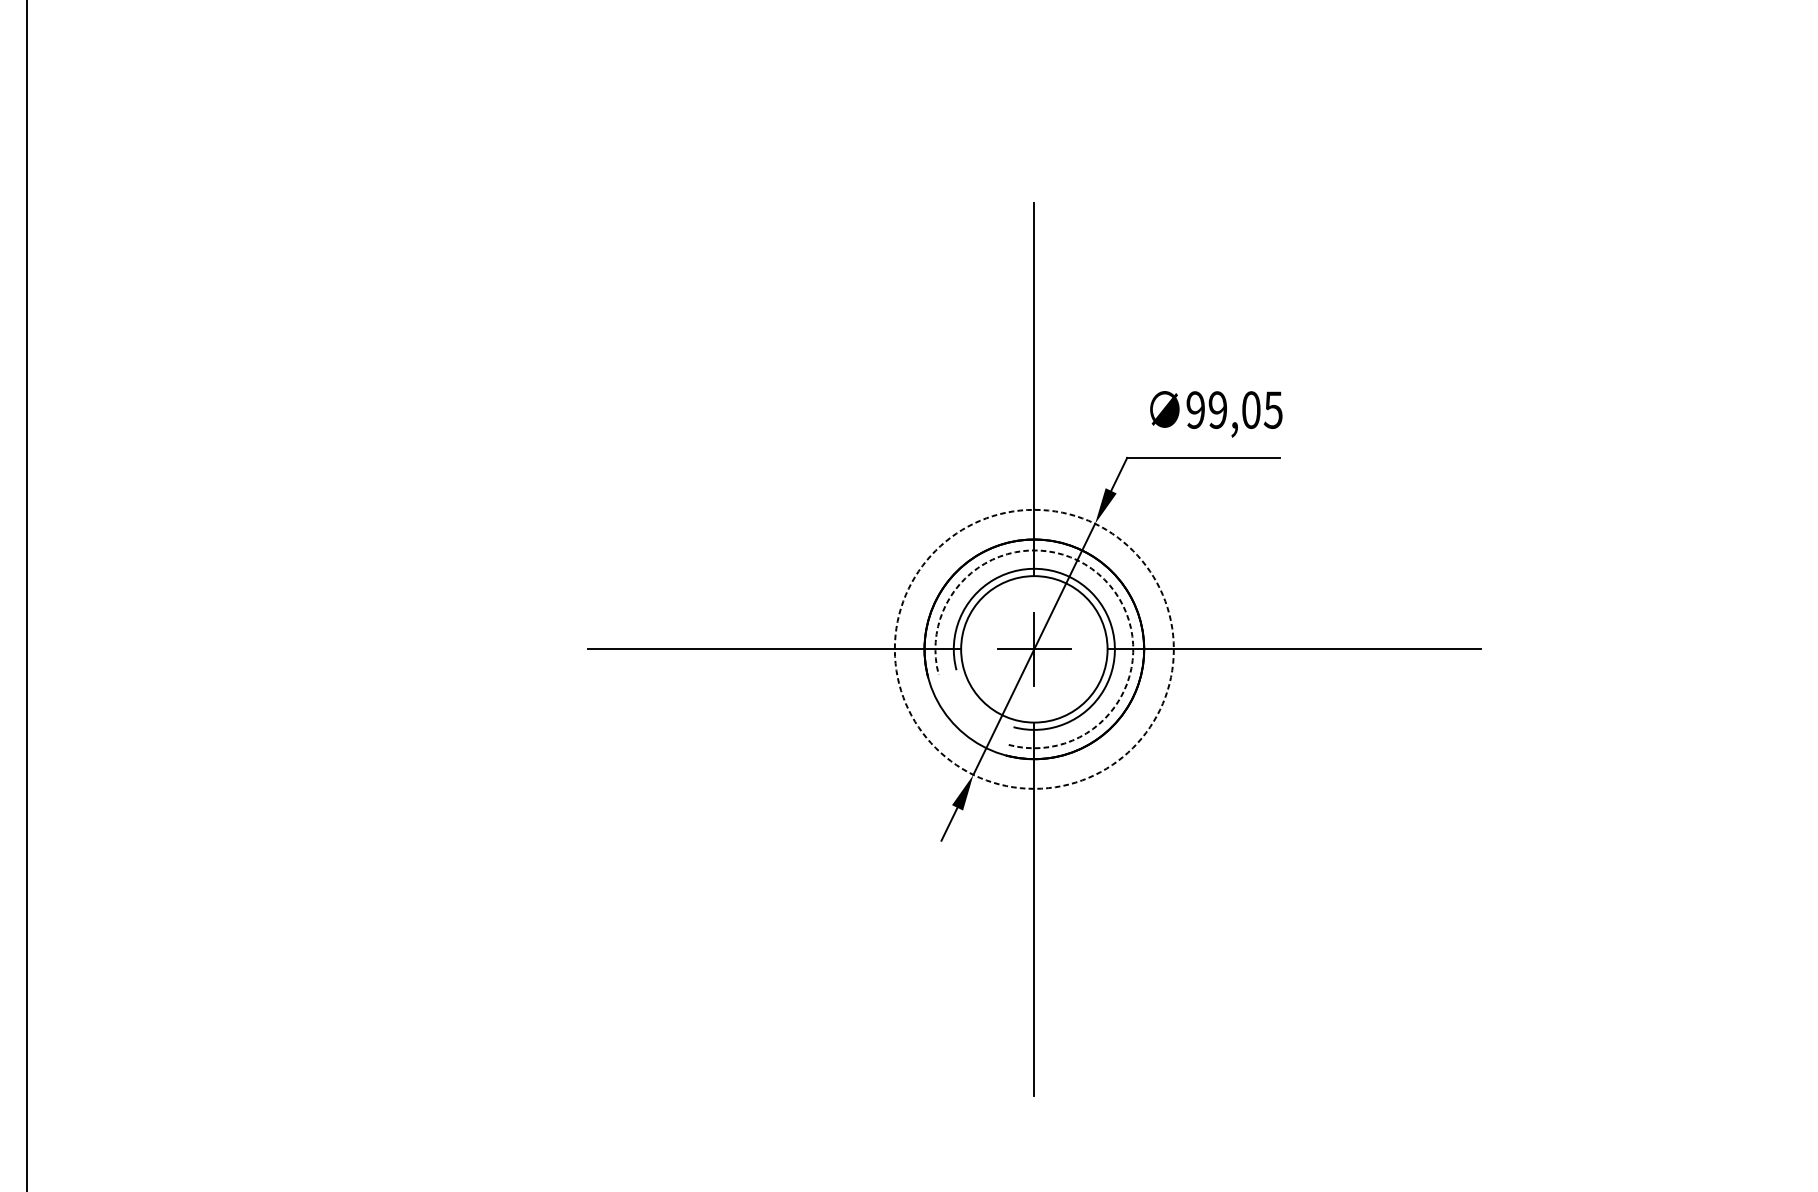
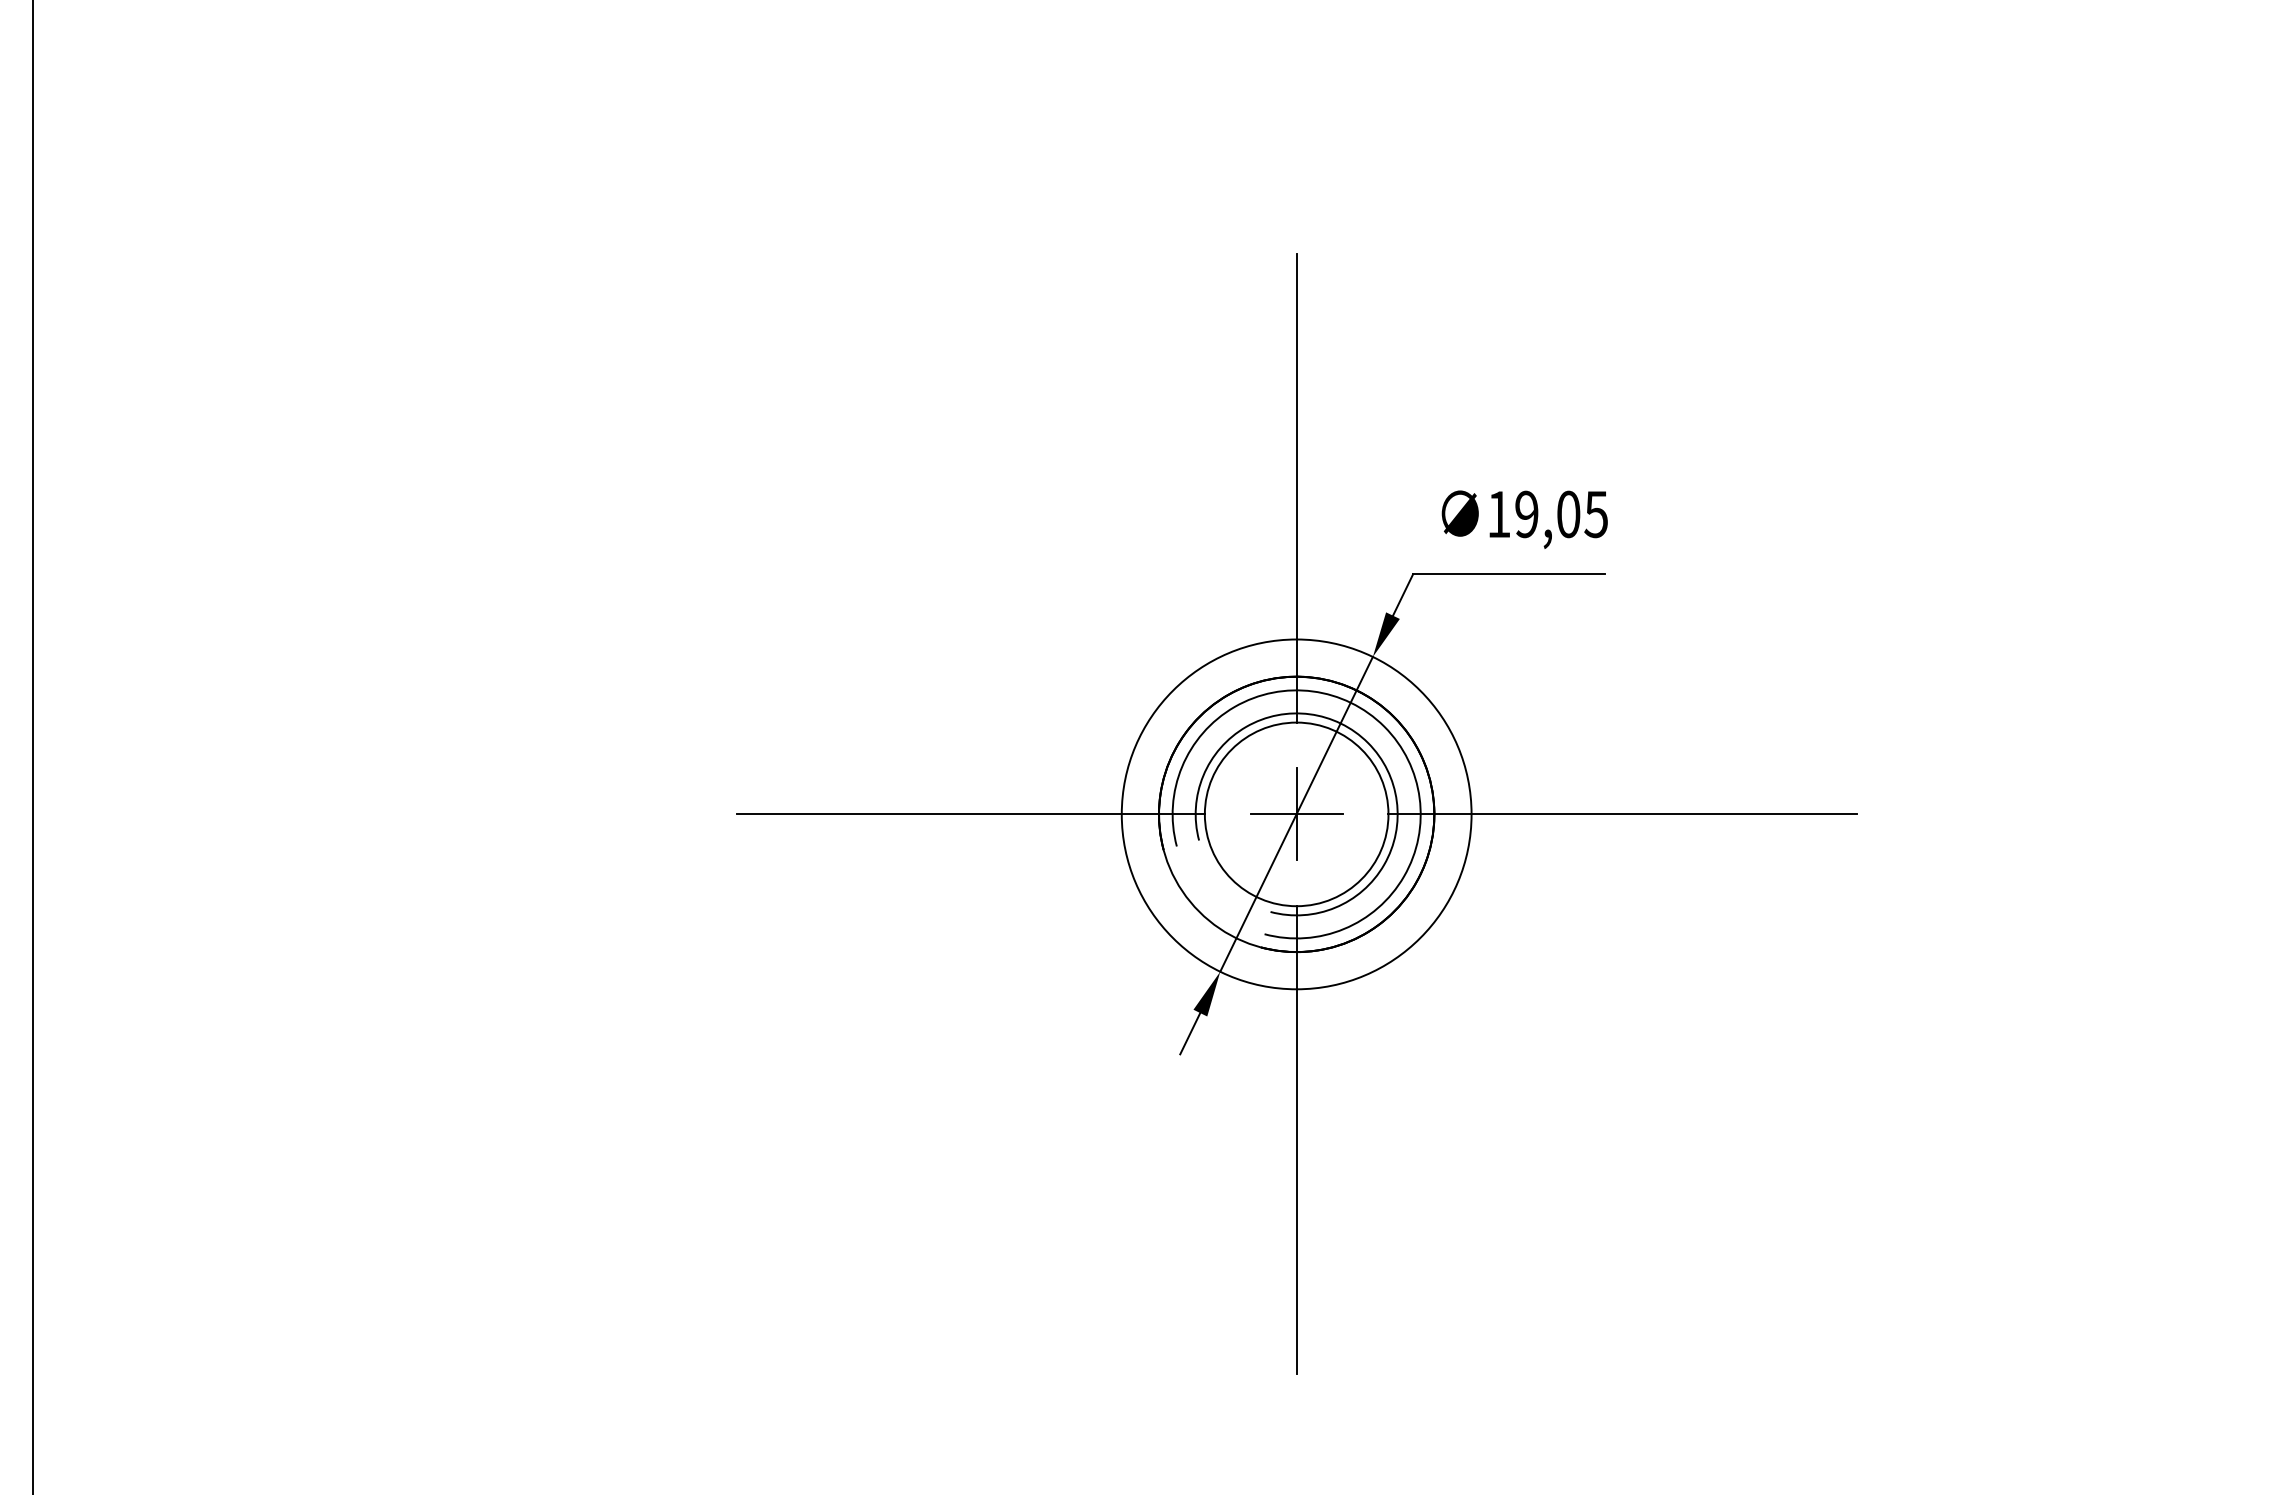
text: (1195, 410) -> (1498, 514), 99,05 -> 19,05
arc: (1104, 579) -> (1384, 726), dashed -> solid
circle: (1034, 649) -> (1296, 814), dashed -> solid

